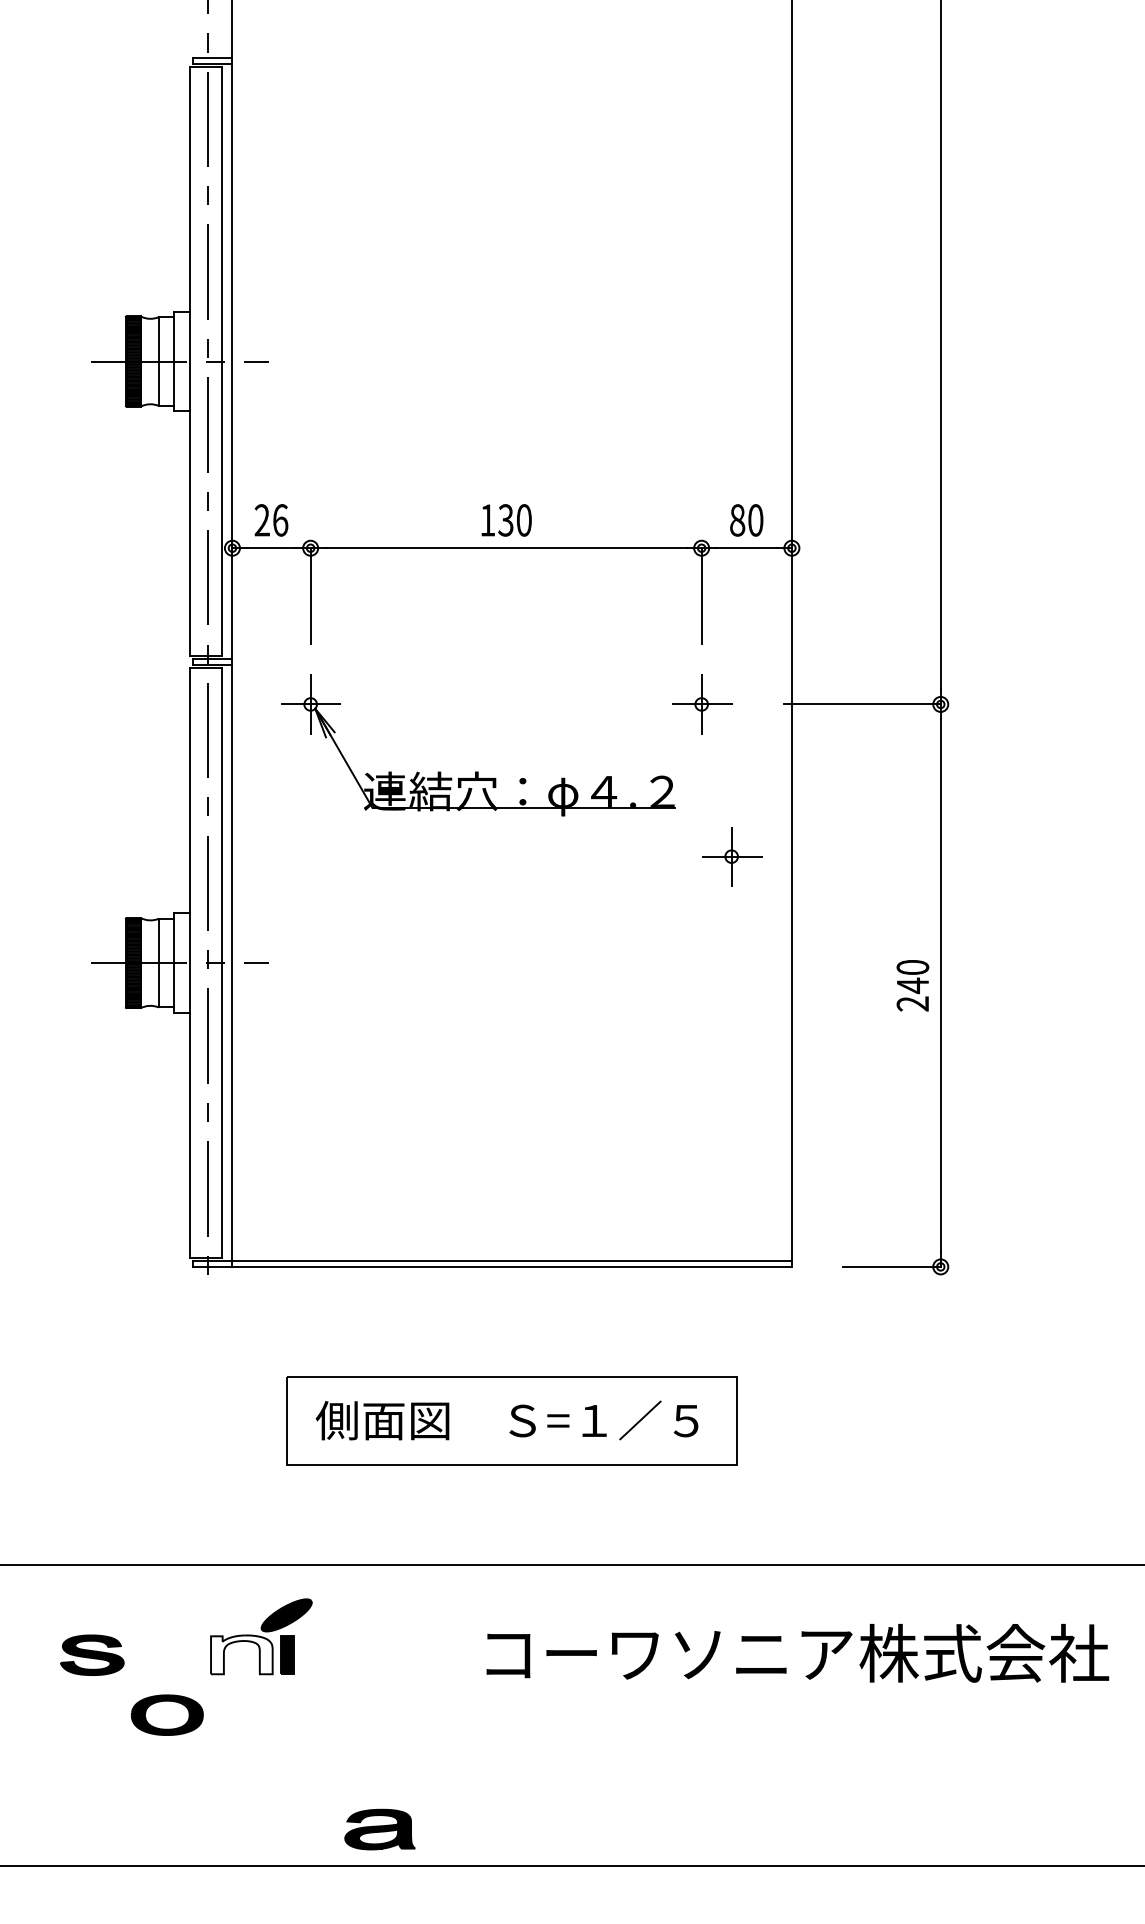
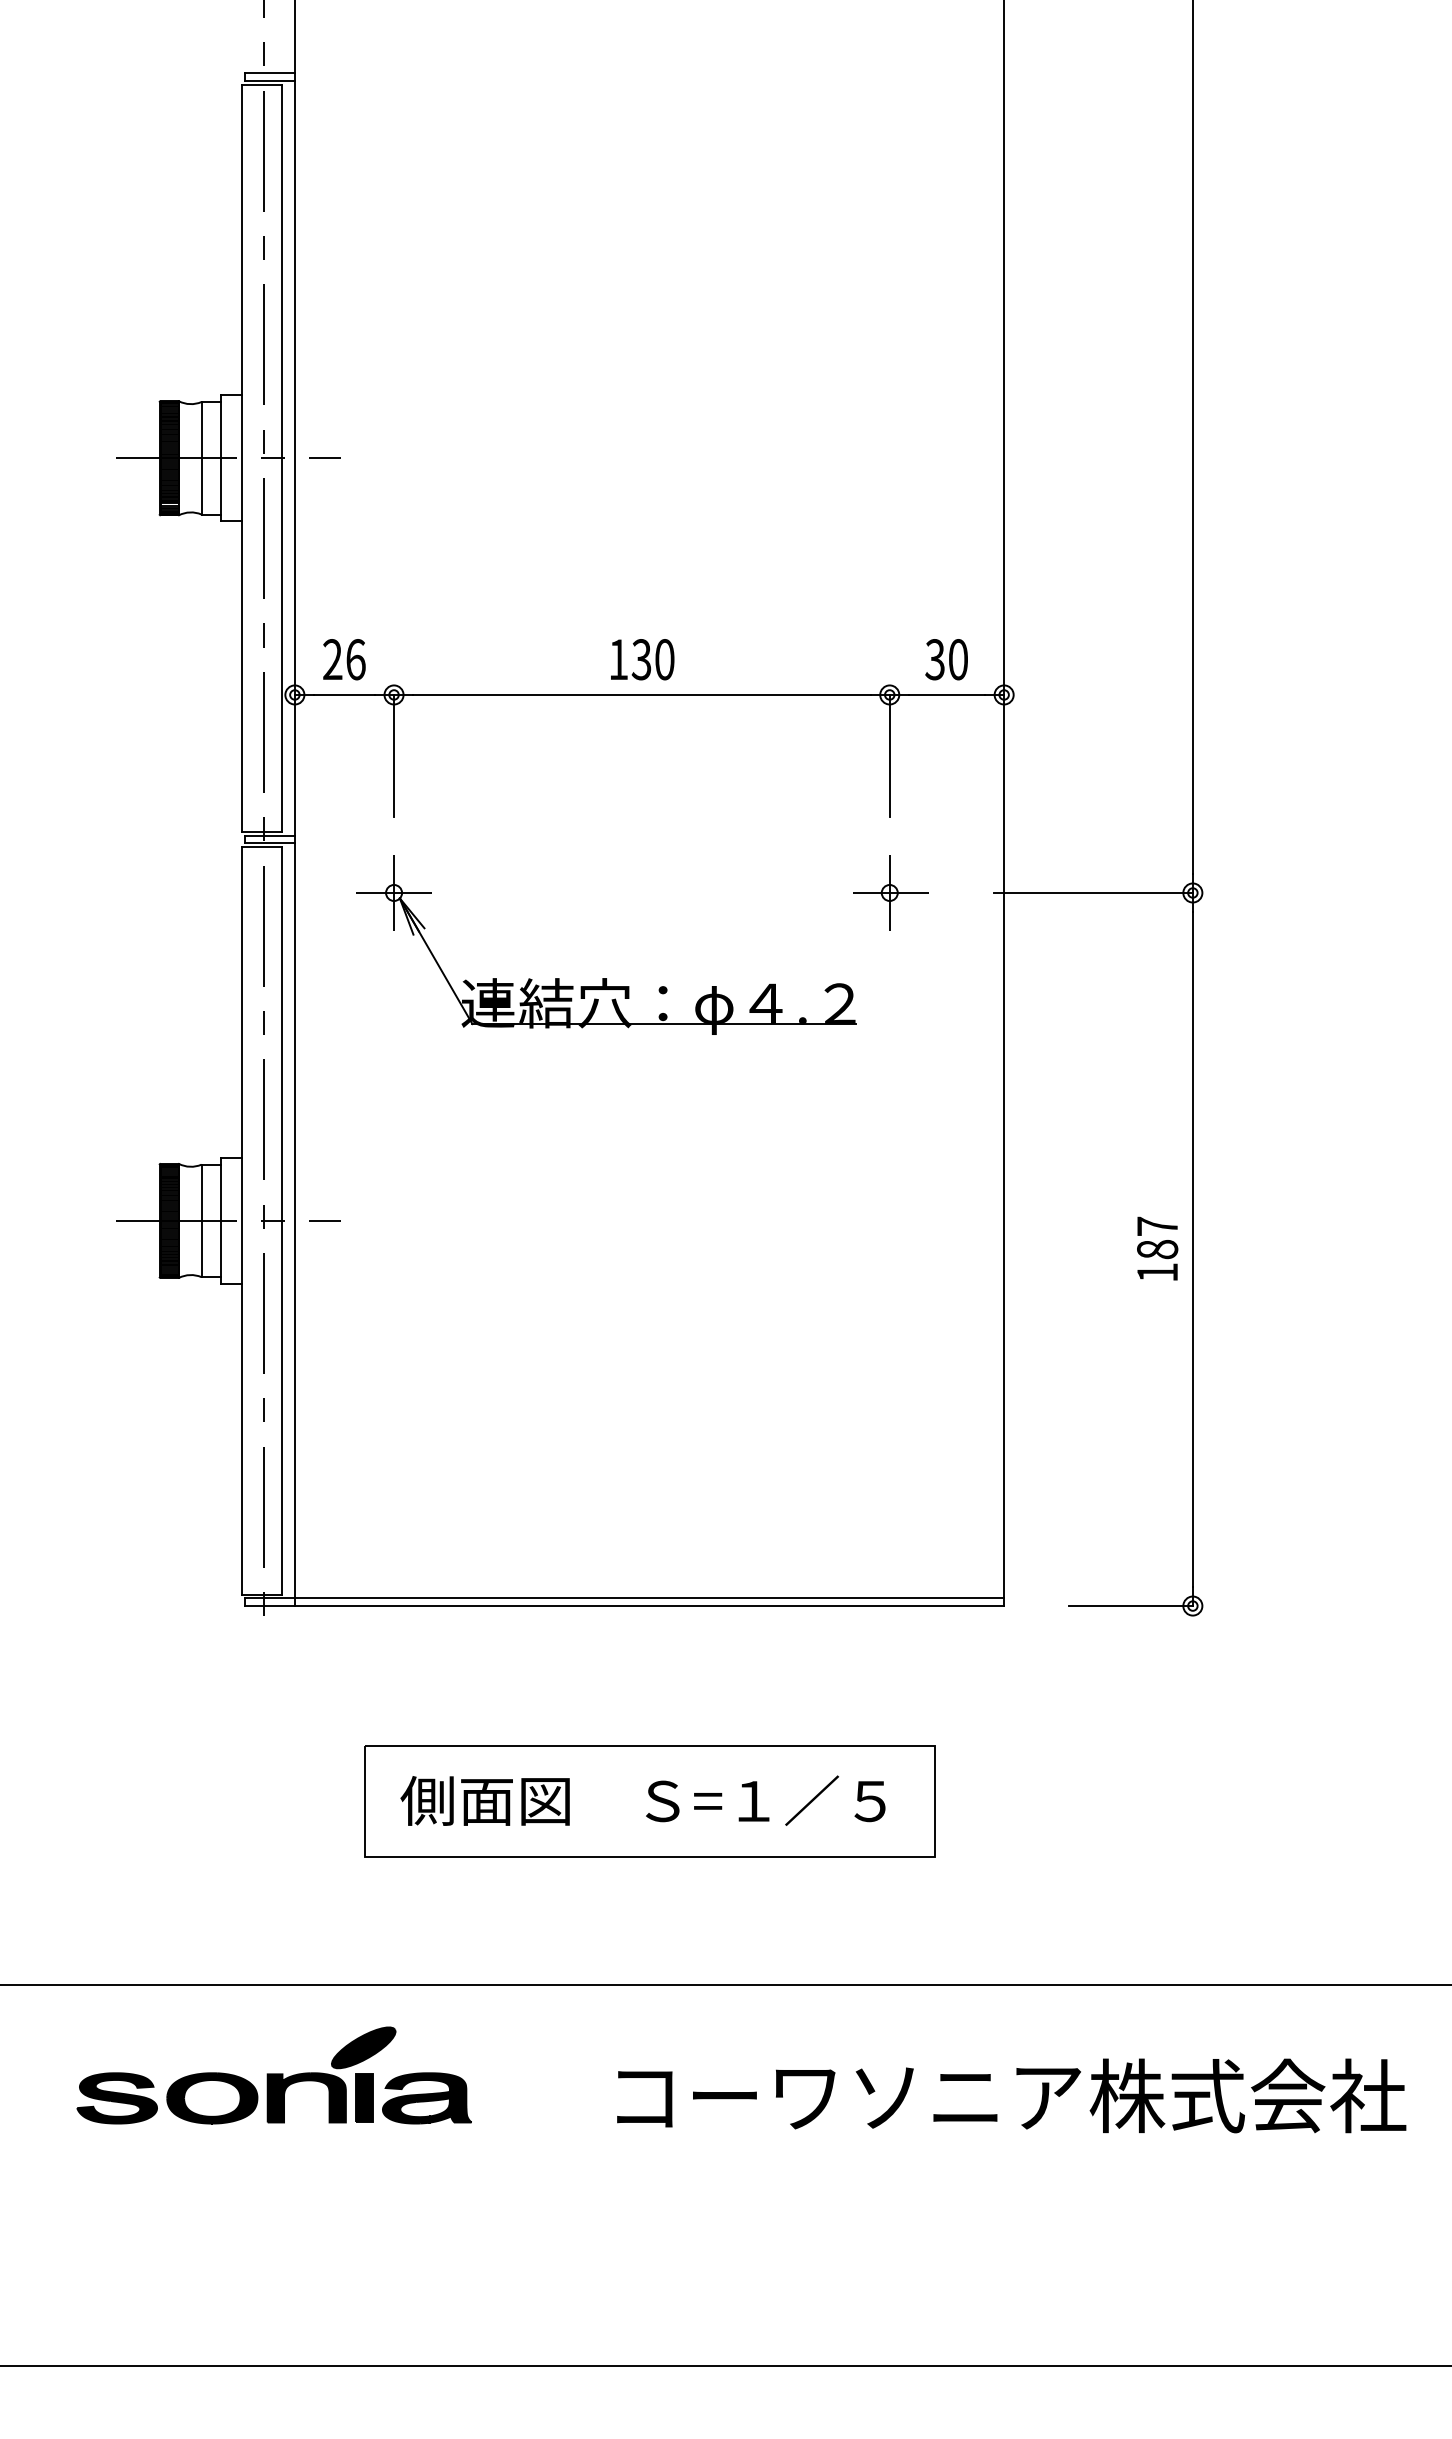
text: (736, 520) -> (934, 659), 80 -> 30
part: (732, 856) -> (928, 1085), removed
text: (912, 985) -> (1157, 1249), 240 -> 187
fill: (241, 1654) -> (306, 2097), added
part: (167, 1715) -> (212, 2098), moved
part: (379, 1829) -> (426, 2098), moved

